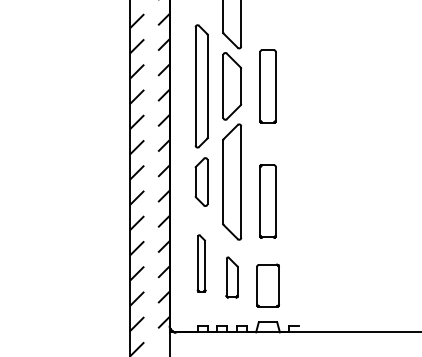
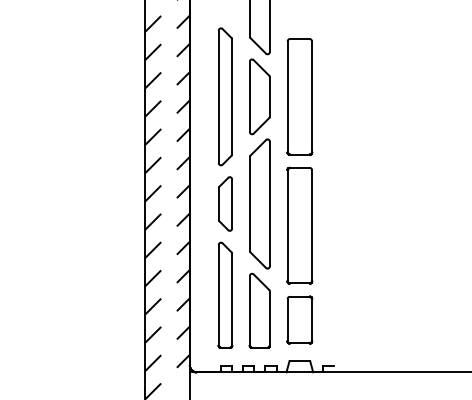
part: (267, 86) -> (299, 96), size x1.43
part: (267, 201) -> (299, 225), size x1.43
part: (201, 262) -> (225, 294), size x1.67
part: (231, 277) -> (259, 310), size x1.67

